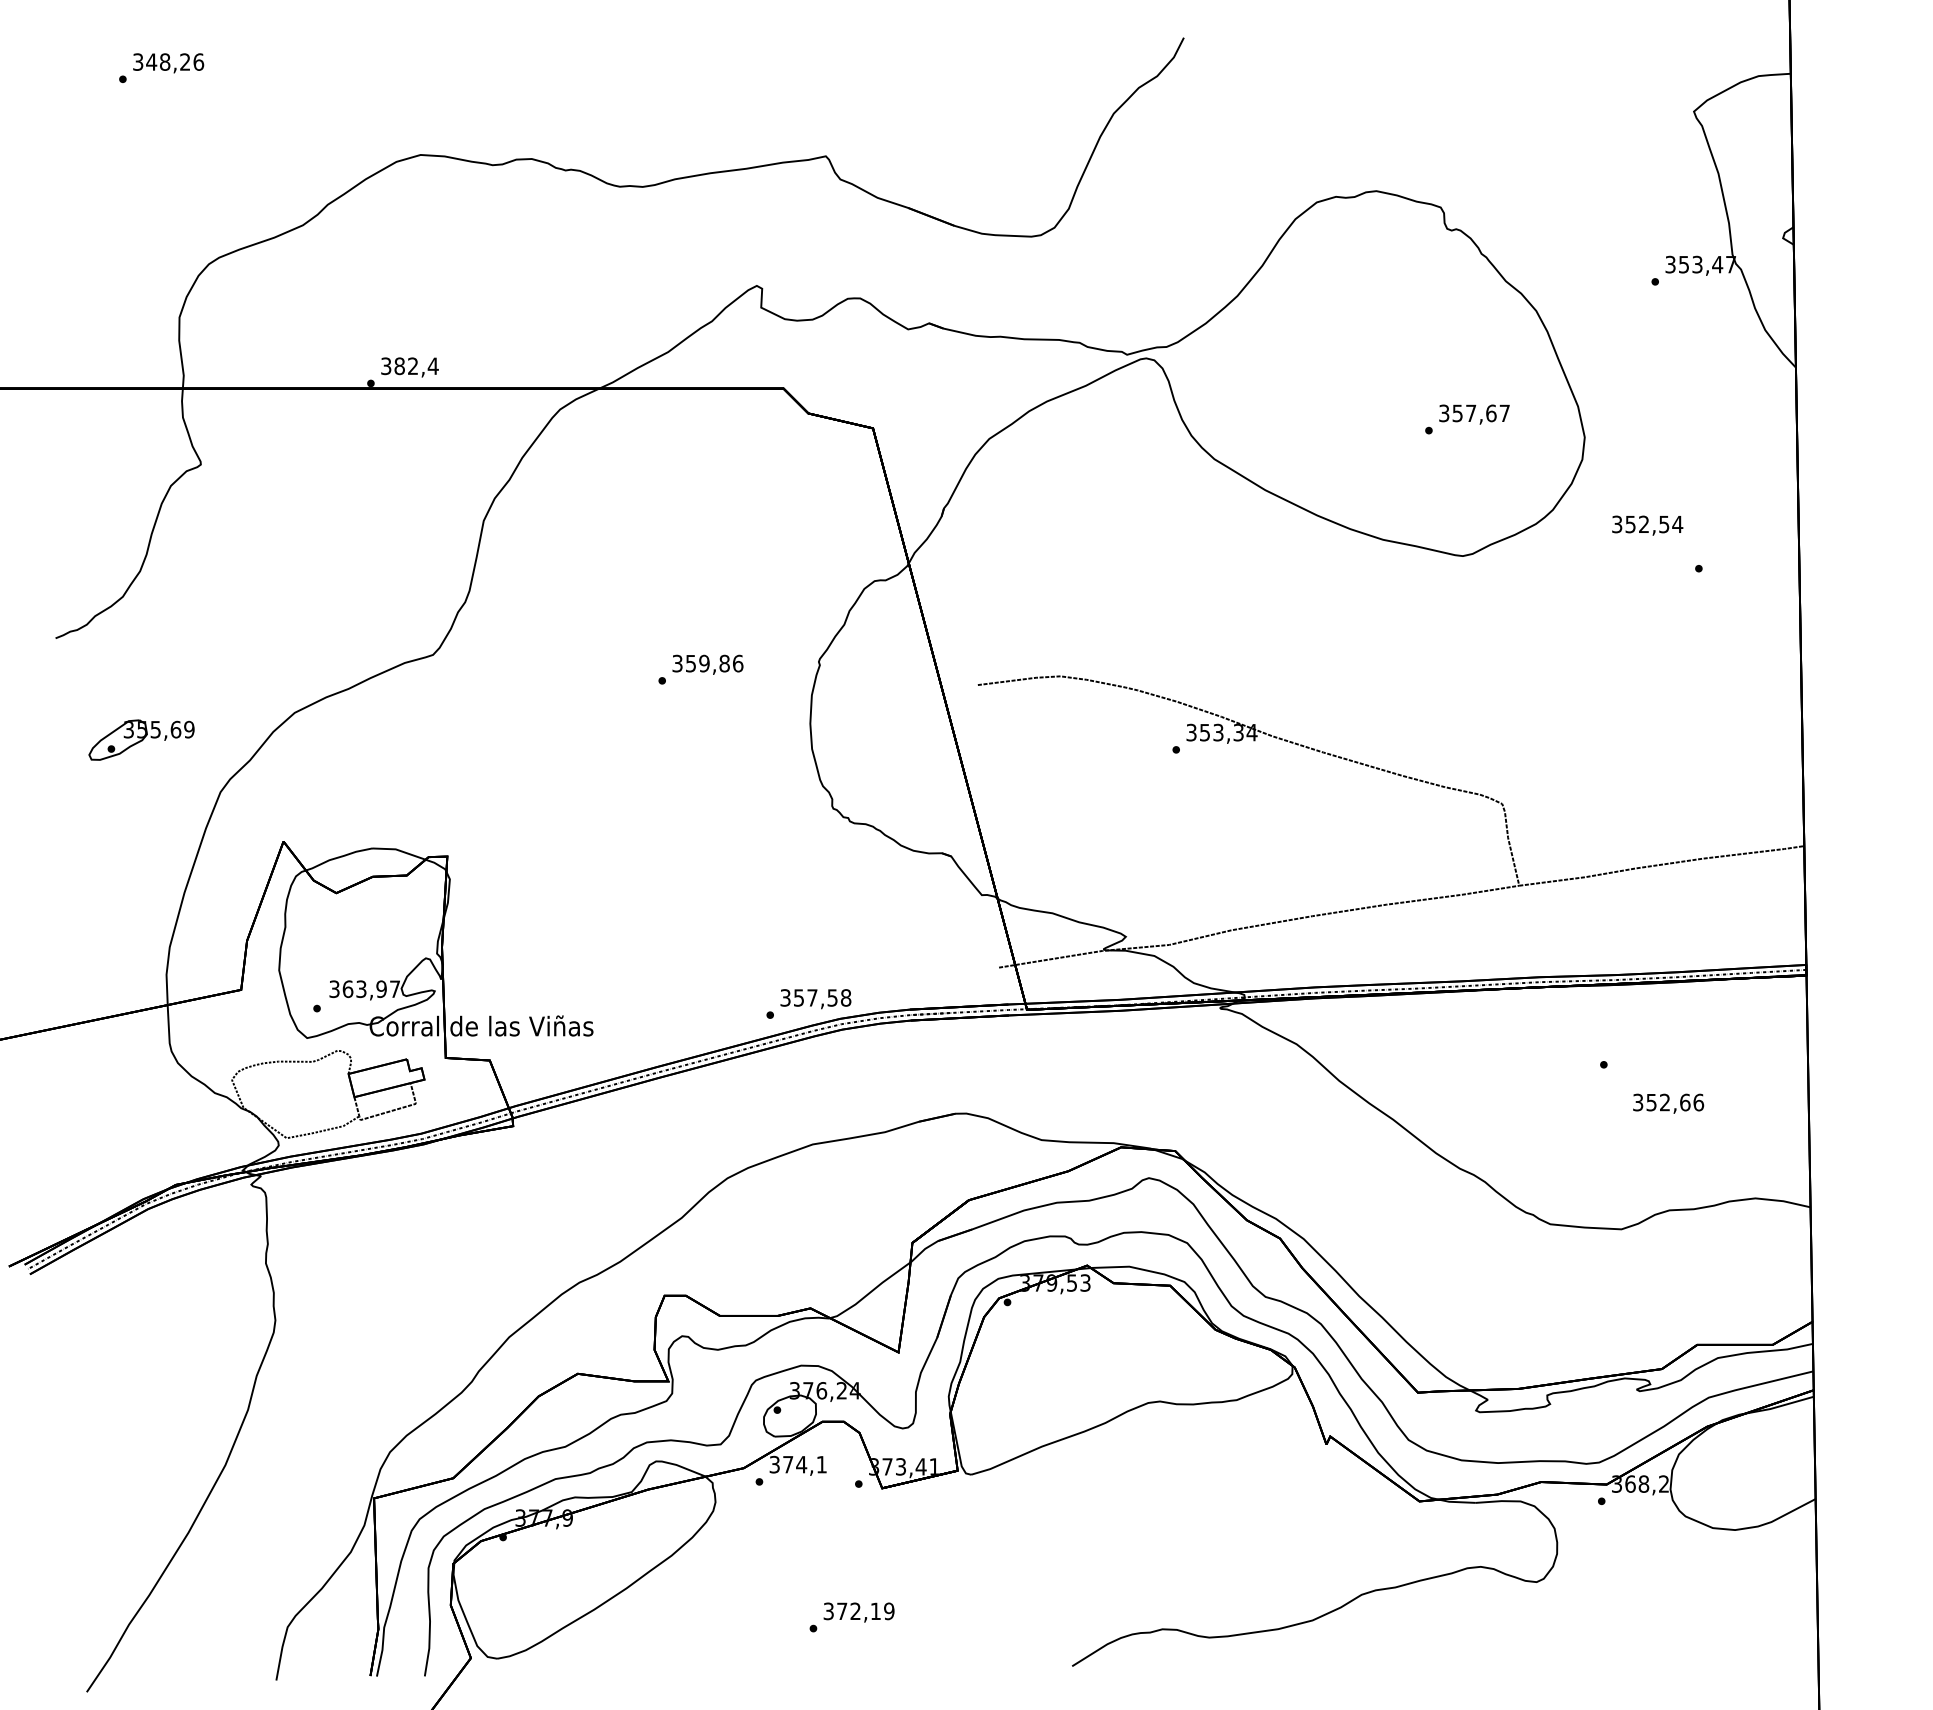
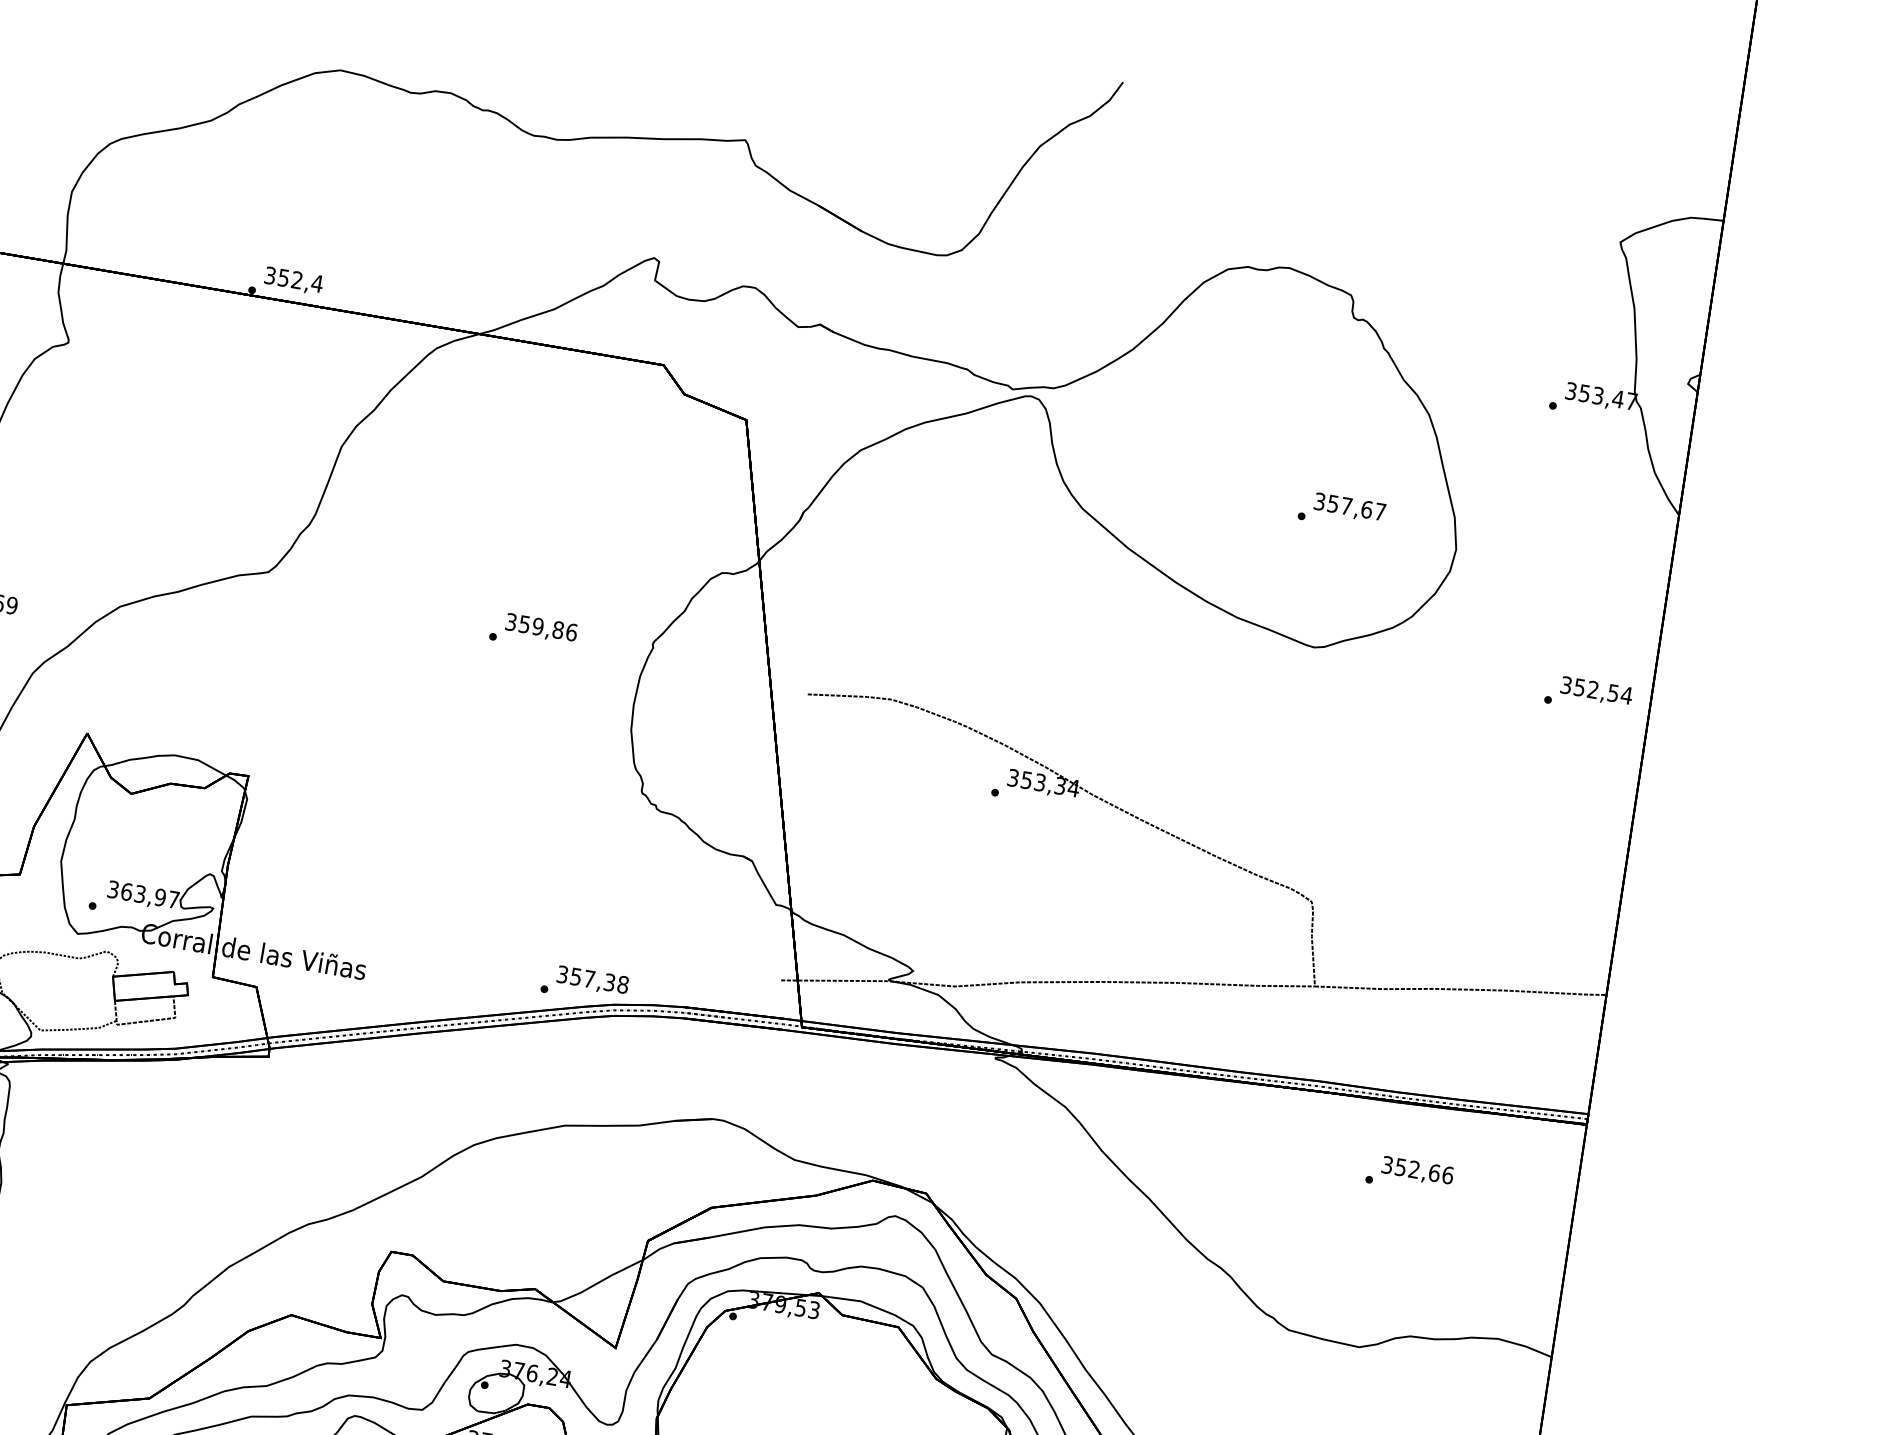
text: (399, 366) -> (283, 278), 382,4 -> 352,4
text: (1647, 525) -> (1596, 691), moved
text: (832, 997) -> (609, 982), 357,58 -> 357,38
text: (1668, 1103) -> (1417, 1171), moved

